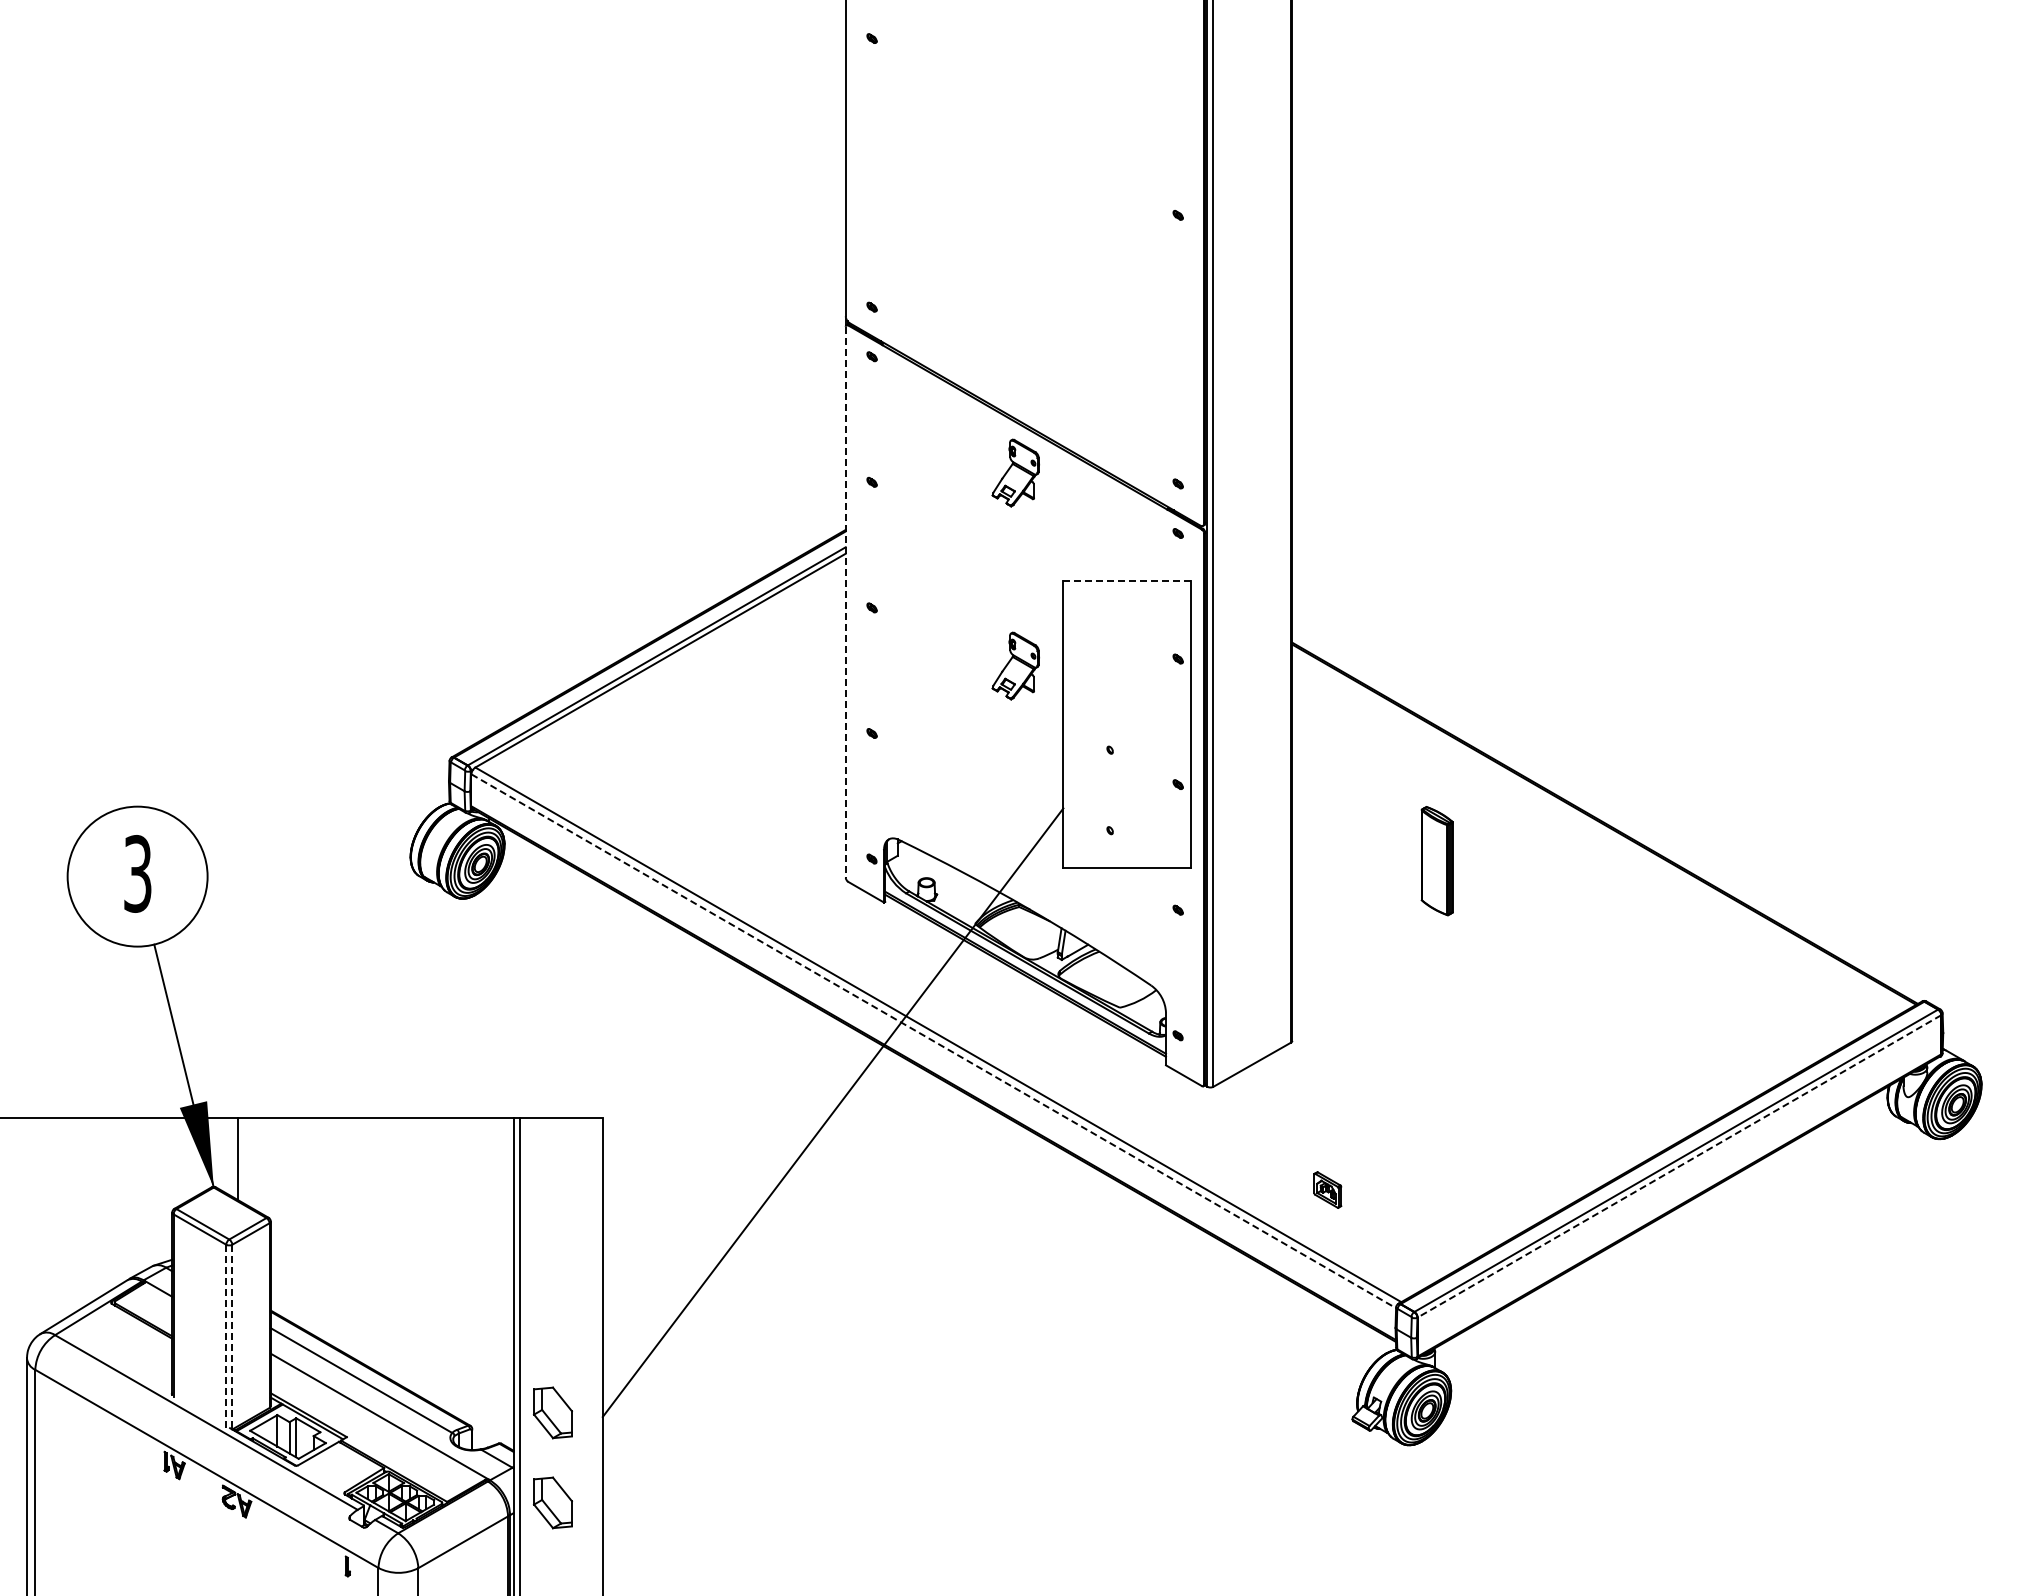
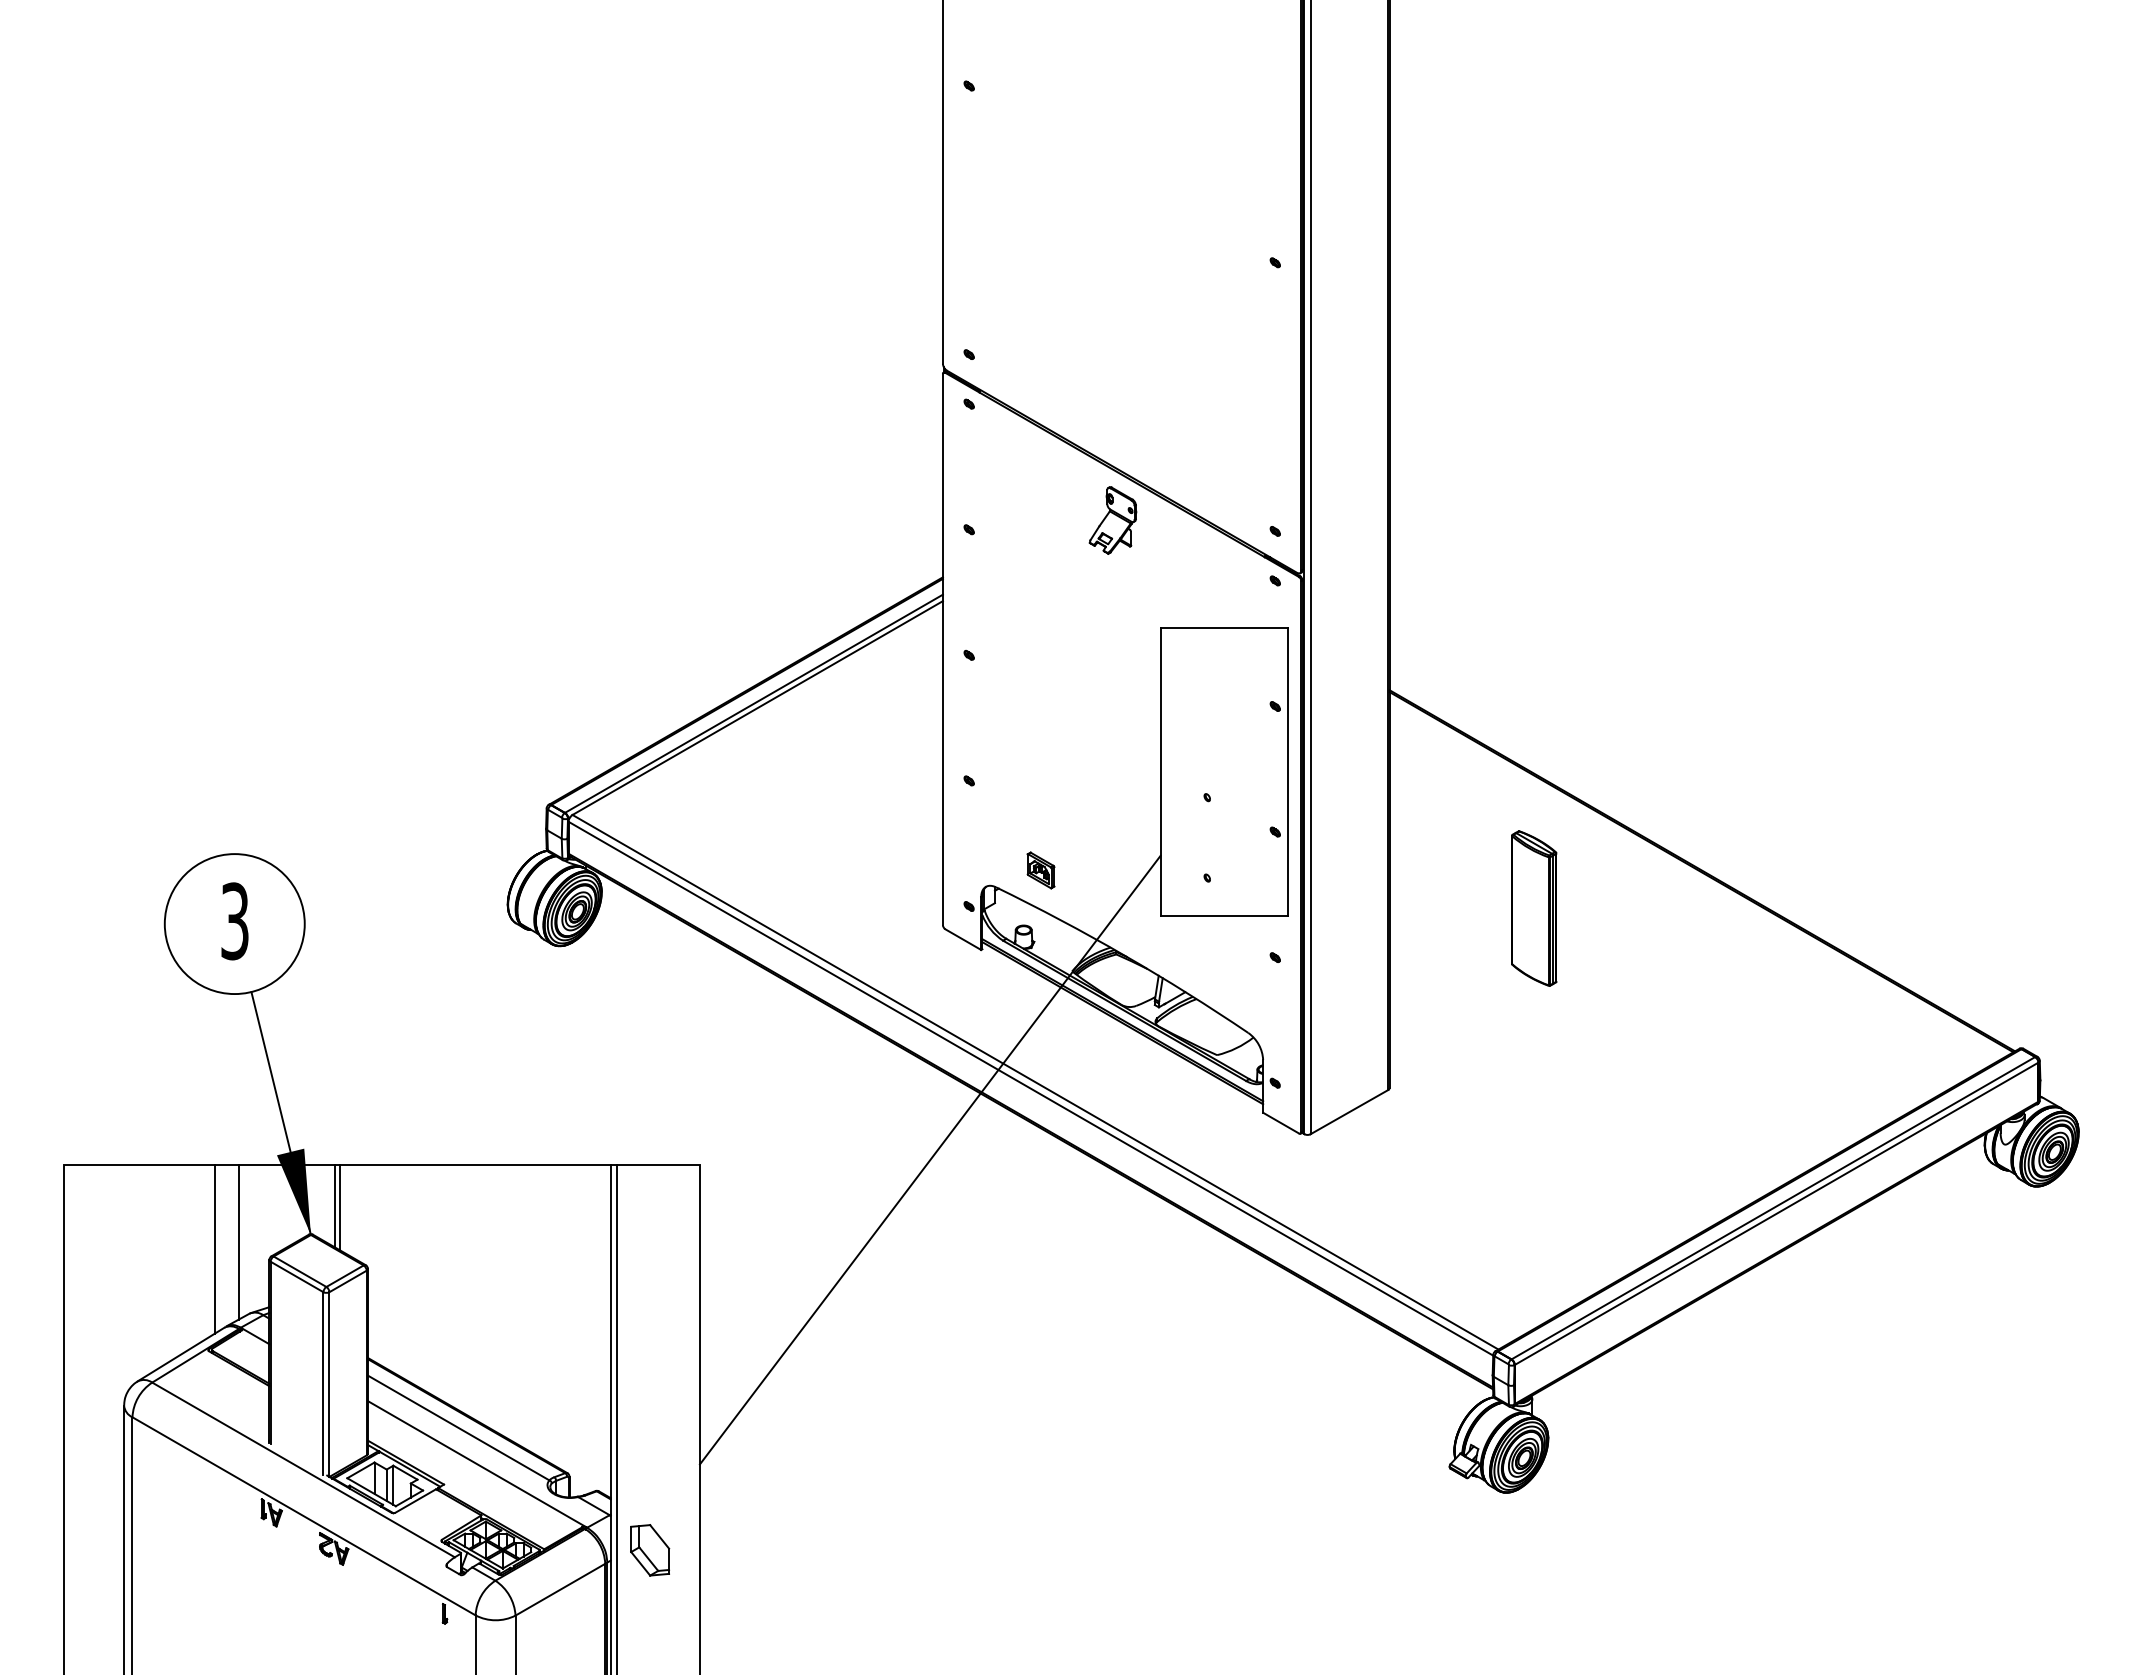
line: (1127, 581) -> (1224, 628), dashed -> solid
line: (845, 603) -> (942, 650), dashed -> solid
part: (1015, 666) -> (1112, 713), removed
part: (1437, 861) -> (1534, 908), size x1.43
line: (933, 1041) -> (1030, 1088), dashed -> solid
line: (243, 1160) -> (340, 1207), added
line: (1679, 1167) -> (1776, 1214), dashed -> solid
part: (1327, 1190) -> (1040, 870), moved
line: (141, 1195) -> (238, 1242), added
line: (117, 1202) -> (214, 1249), added
line: (226, 1336) -> (323, 1383), dashed -> solid
line: (232, 1338) -> (329, 1385), dashed -> solid
part: (553, 1413) -> (650, 1460), removed

